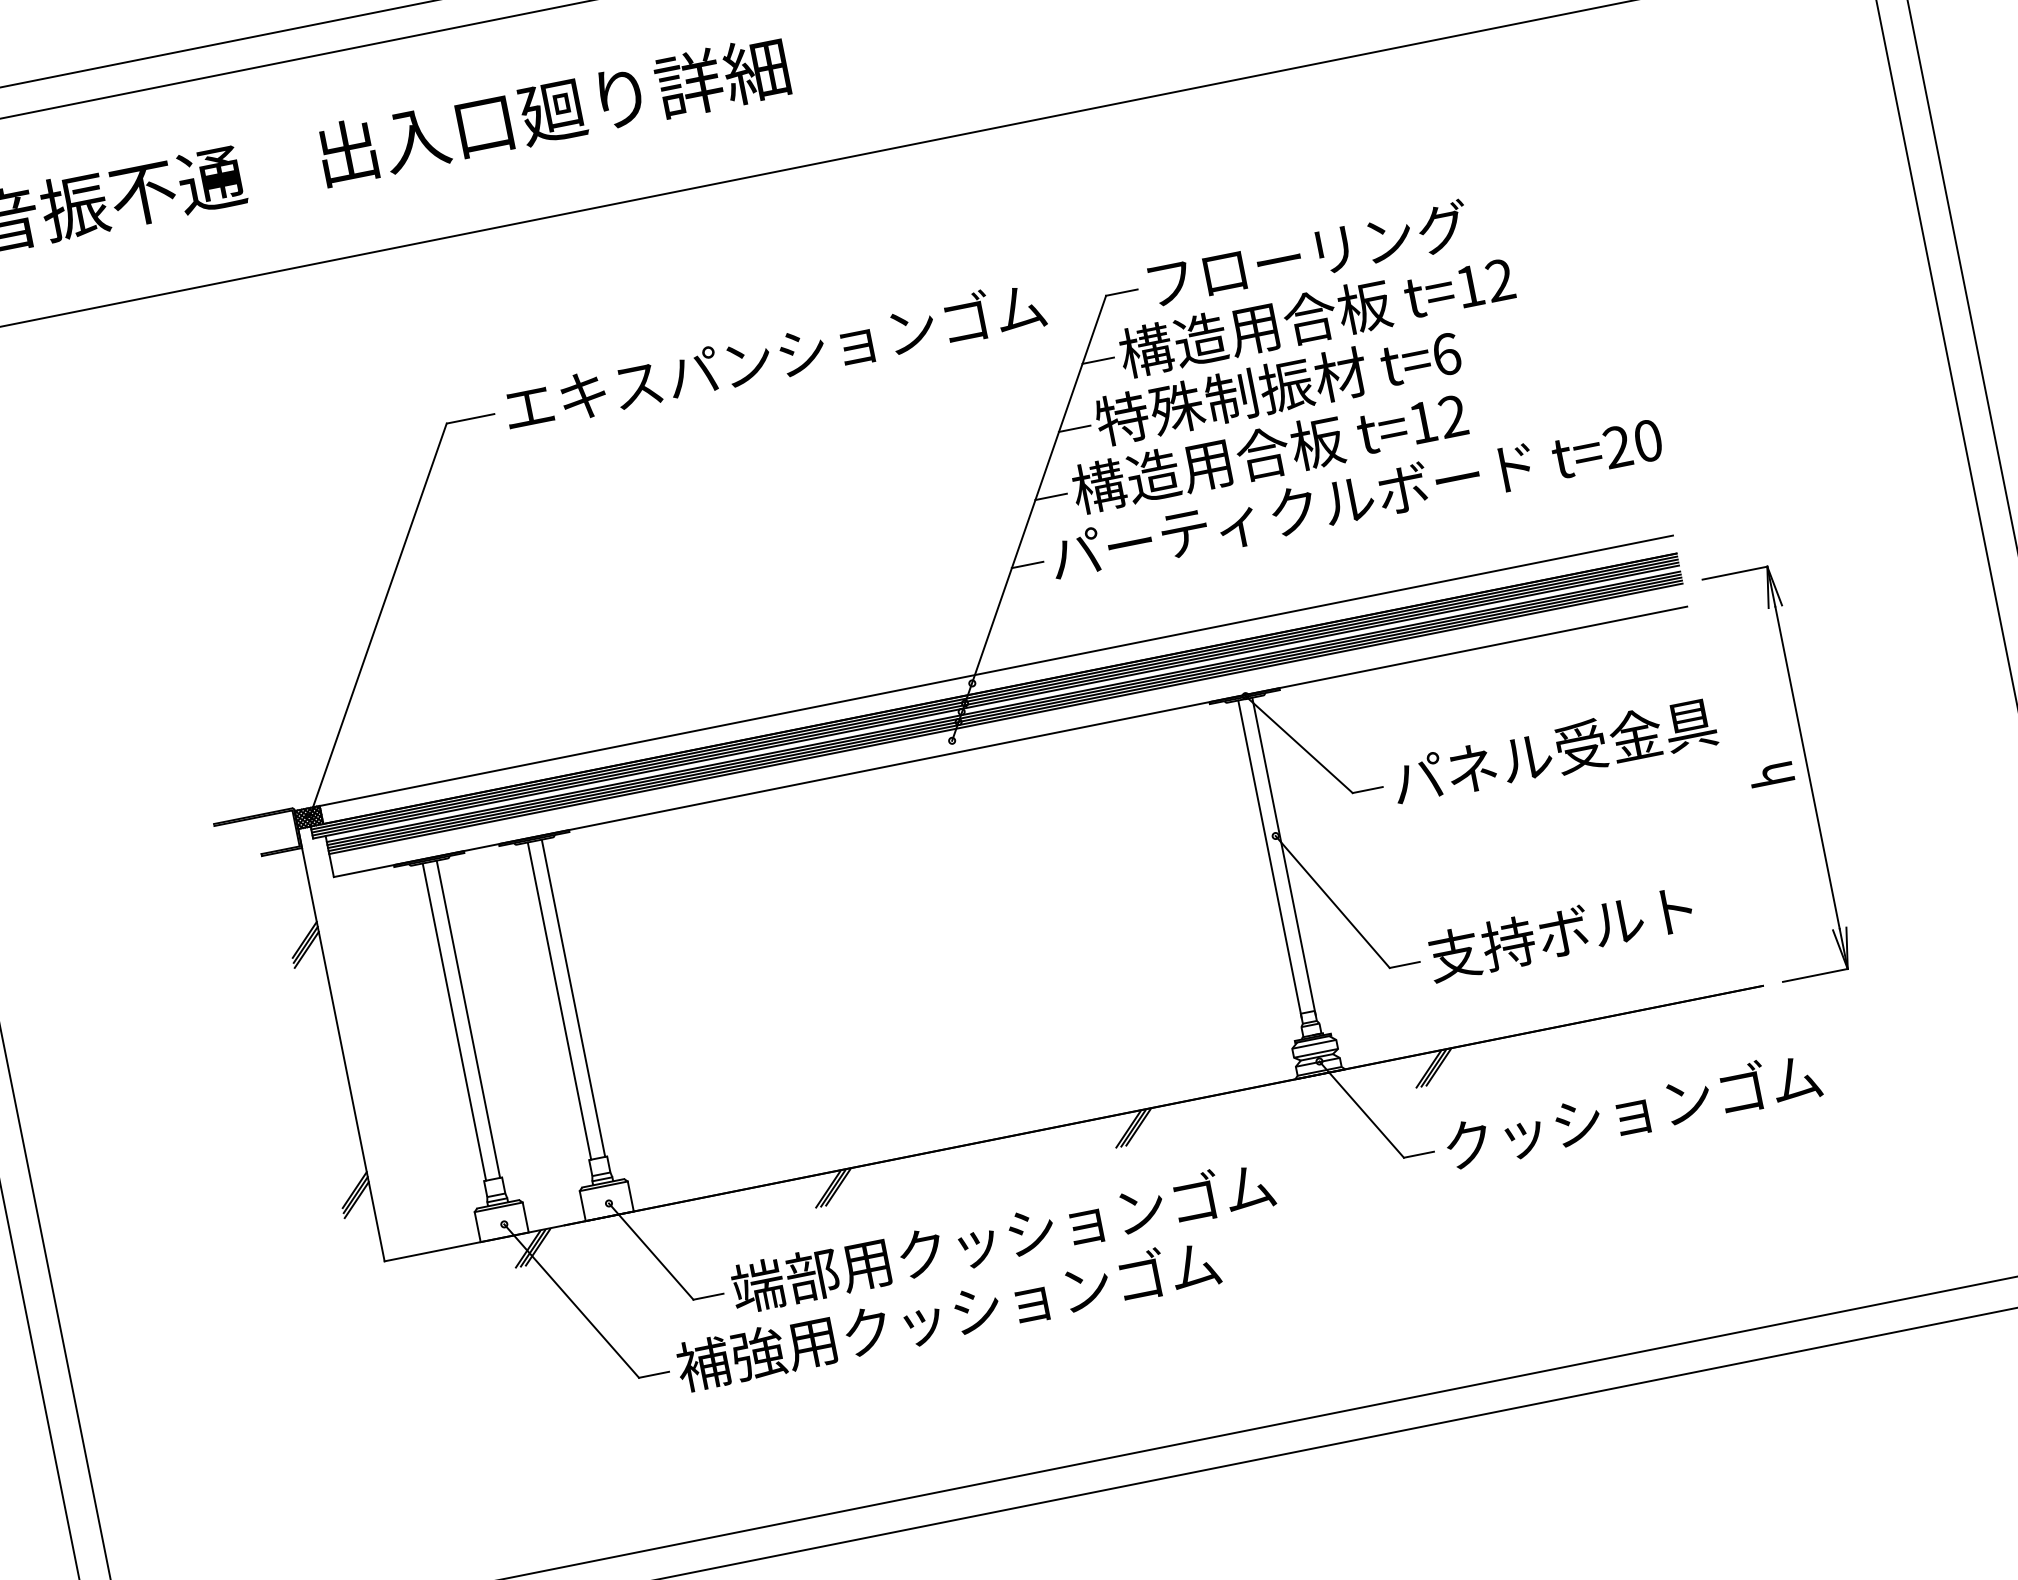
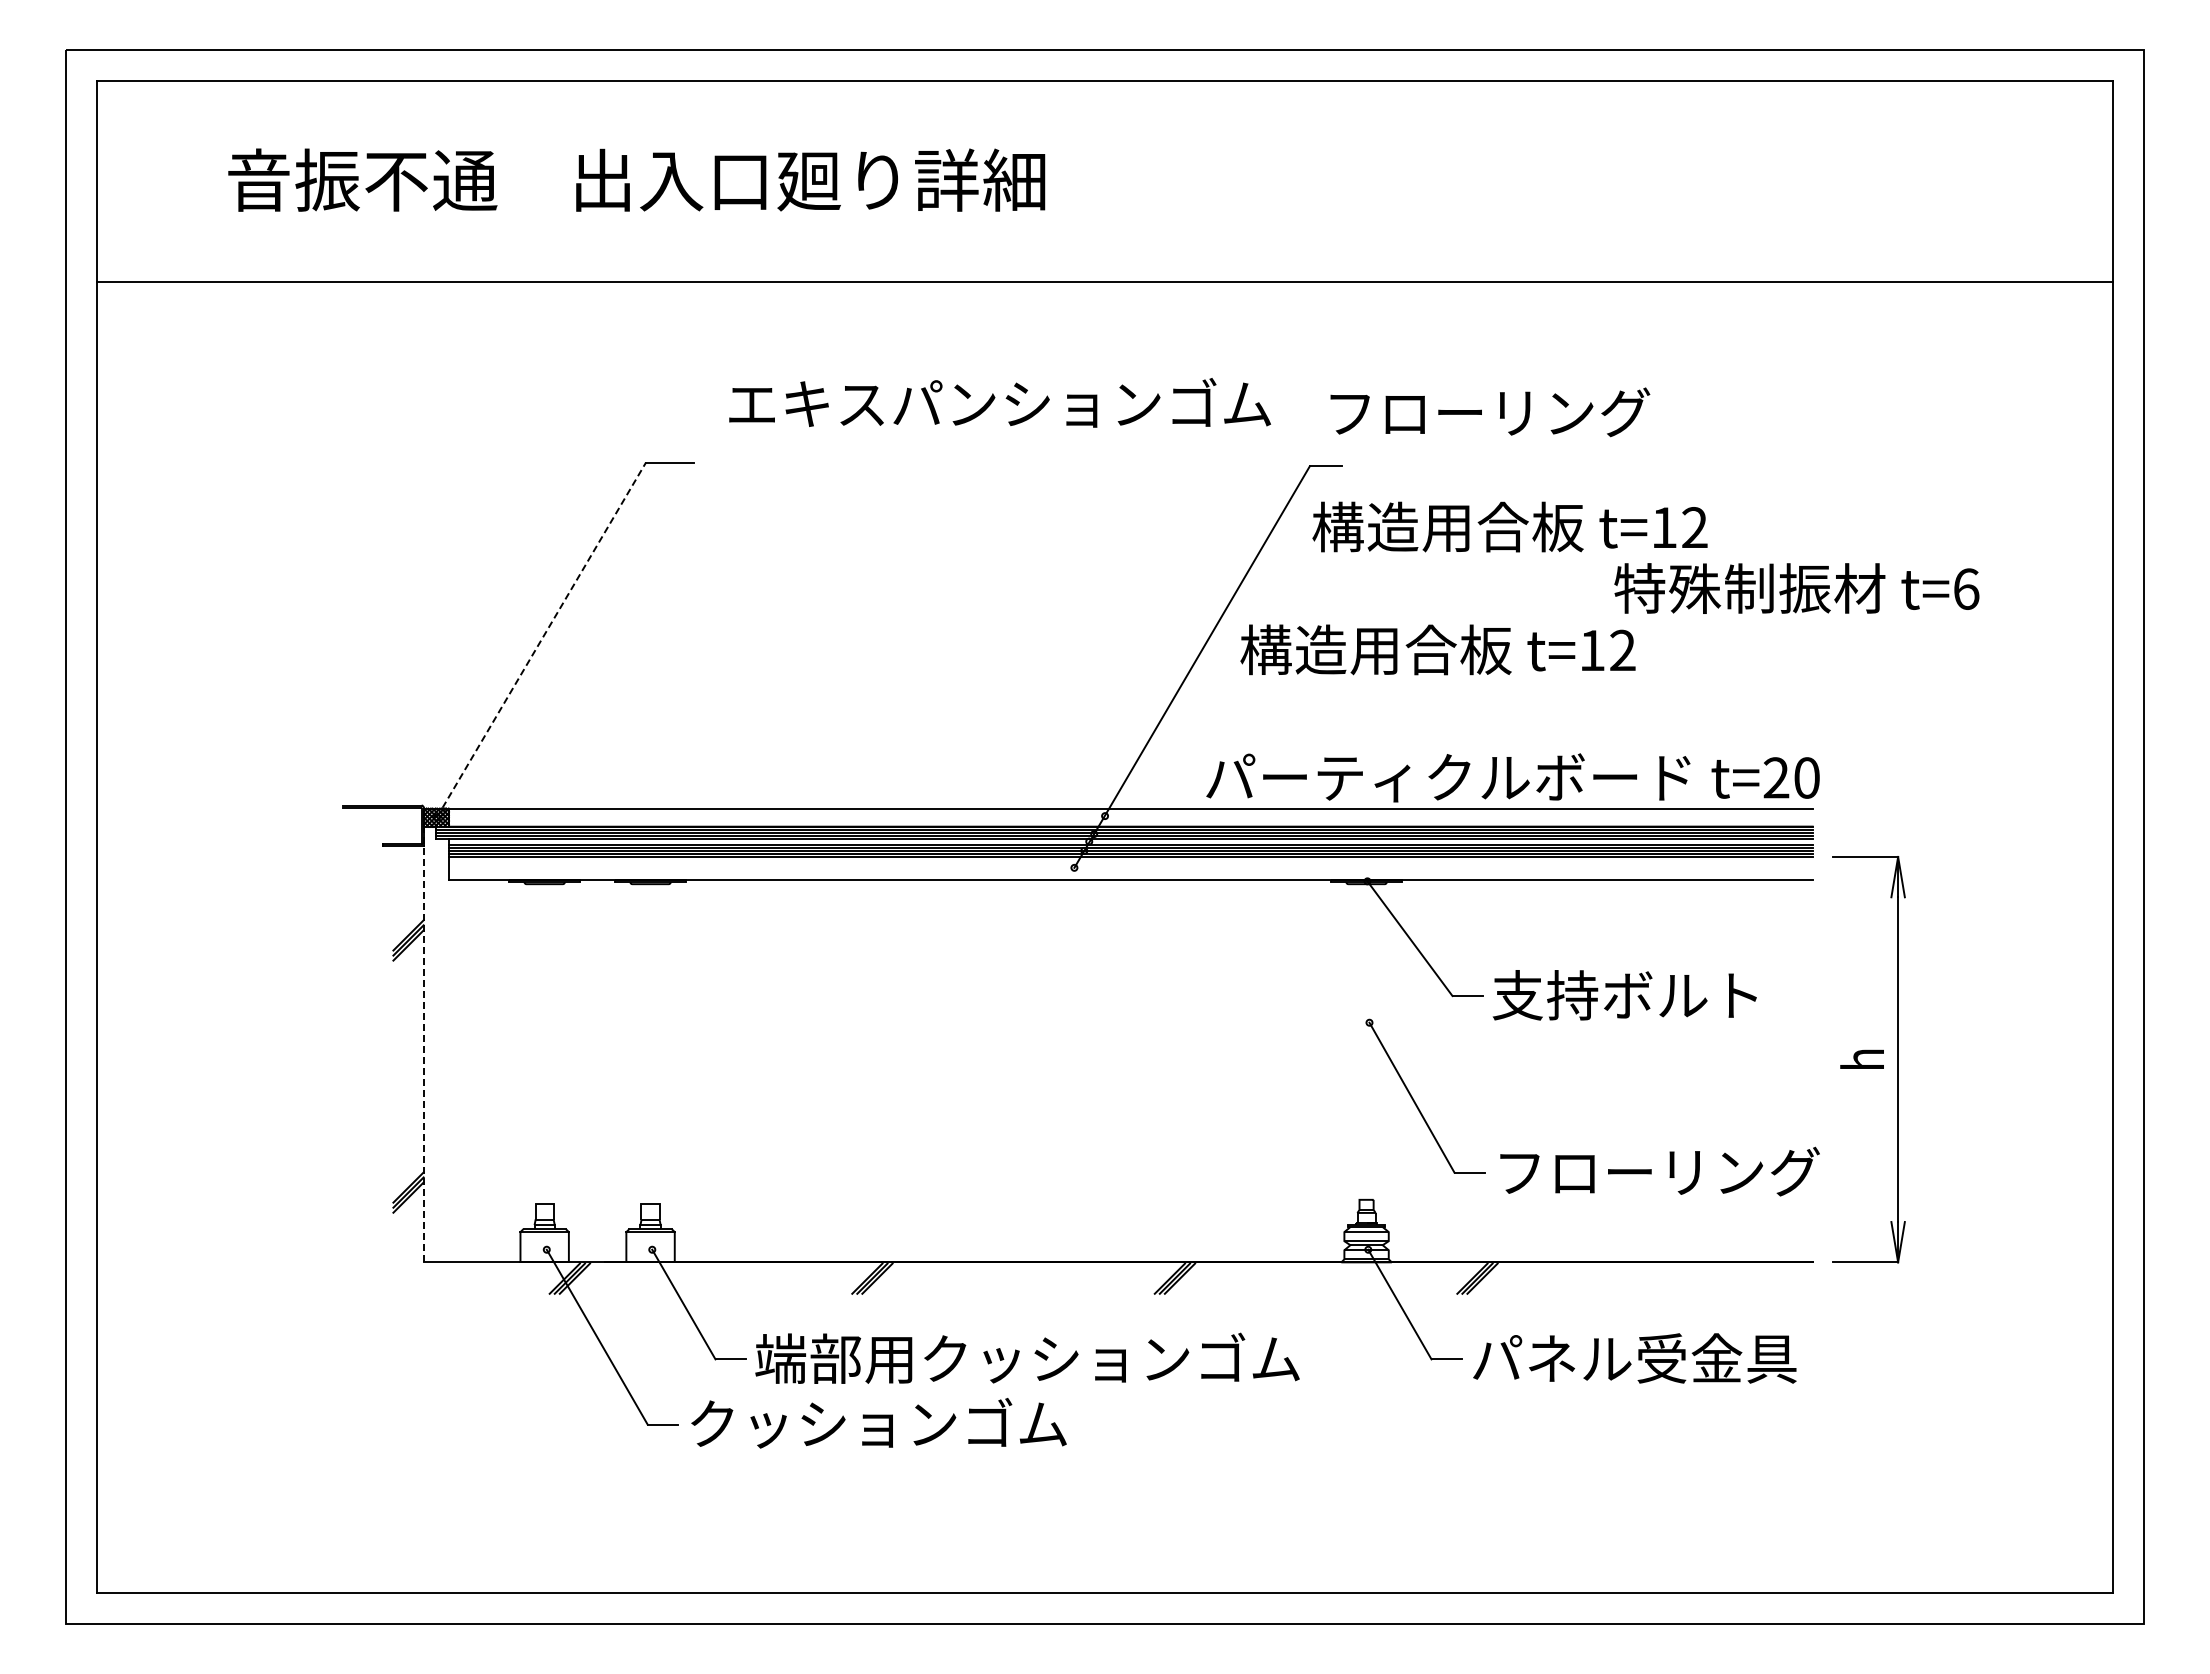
text: (1309, 254) -> (1490, 412), moved
text: (774, 356) -> (999, 402), moved
line: (1098, 360) -> (1289, 527), removed
text: (1277, 387) -> (1796, 588), moved
line: (1074, 429) -> (1253, 589), removed
line: (1051, 496) -> (1217, 650), removed
text: (1355, 498) -> (1512, 777), moved
line: (1027, 565) -> (1181, 712), removed
line: (378, 619) -> (541, 639), solid -> dashed
text: (1552, 751) -> (1654, 994), パネル受金具 -> 支持ボルト
line: (1283, 855) -> (1373, 1043), removed
line: (1269, 858) -> (1359, 1043), removed
text: (1589, 926) -> (1656, 1171), 支持ボルト -> フローリング
line: (573, 997) -> (657, 1043), removed
line: (559, 1000) -> (643, 1043), removed
line: (468, 1018) -> (551, 1043), removed
line: (454, 1021) -> (537, 1043), removed
line: (339, 1036) -> (423, 1035), solid -> dashed
text: (1631, 1110) -> (1661, 1357), クッションゴム -> パネル受金具
text: (948, 1314) -> (959, 1423), 補強用クッションゴム -> クッションゴム

